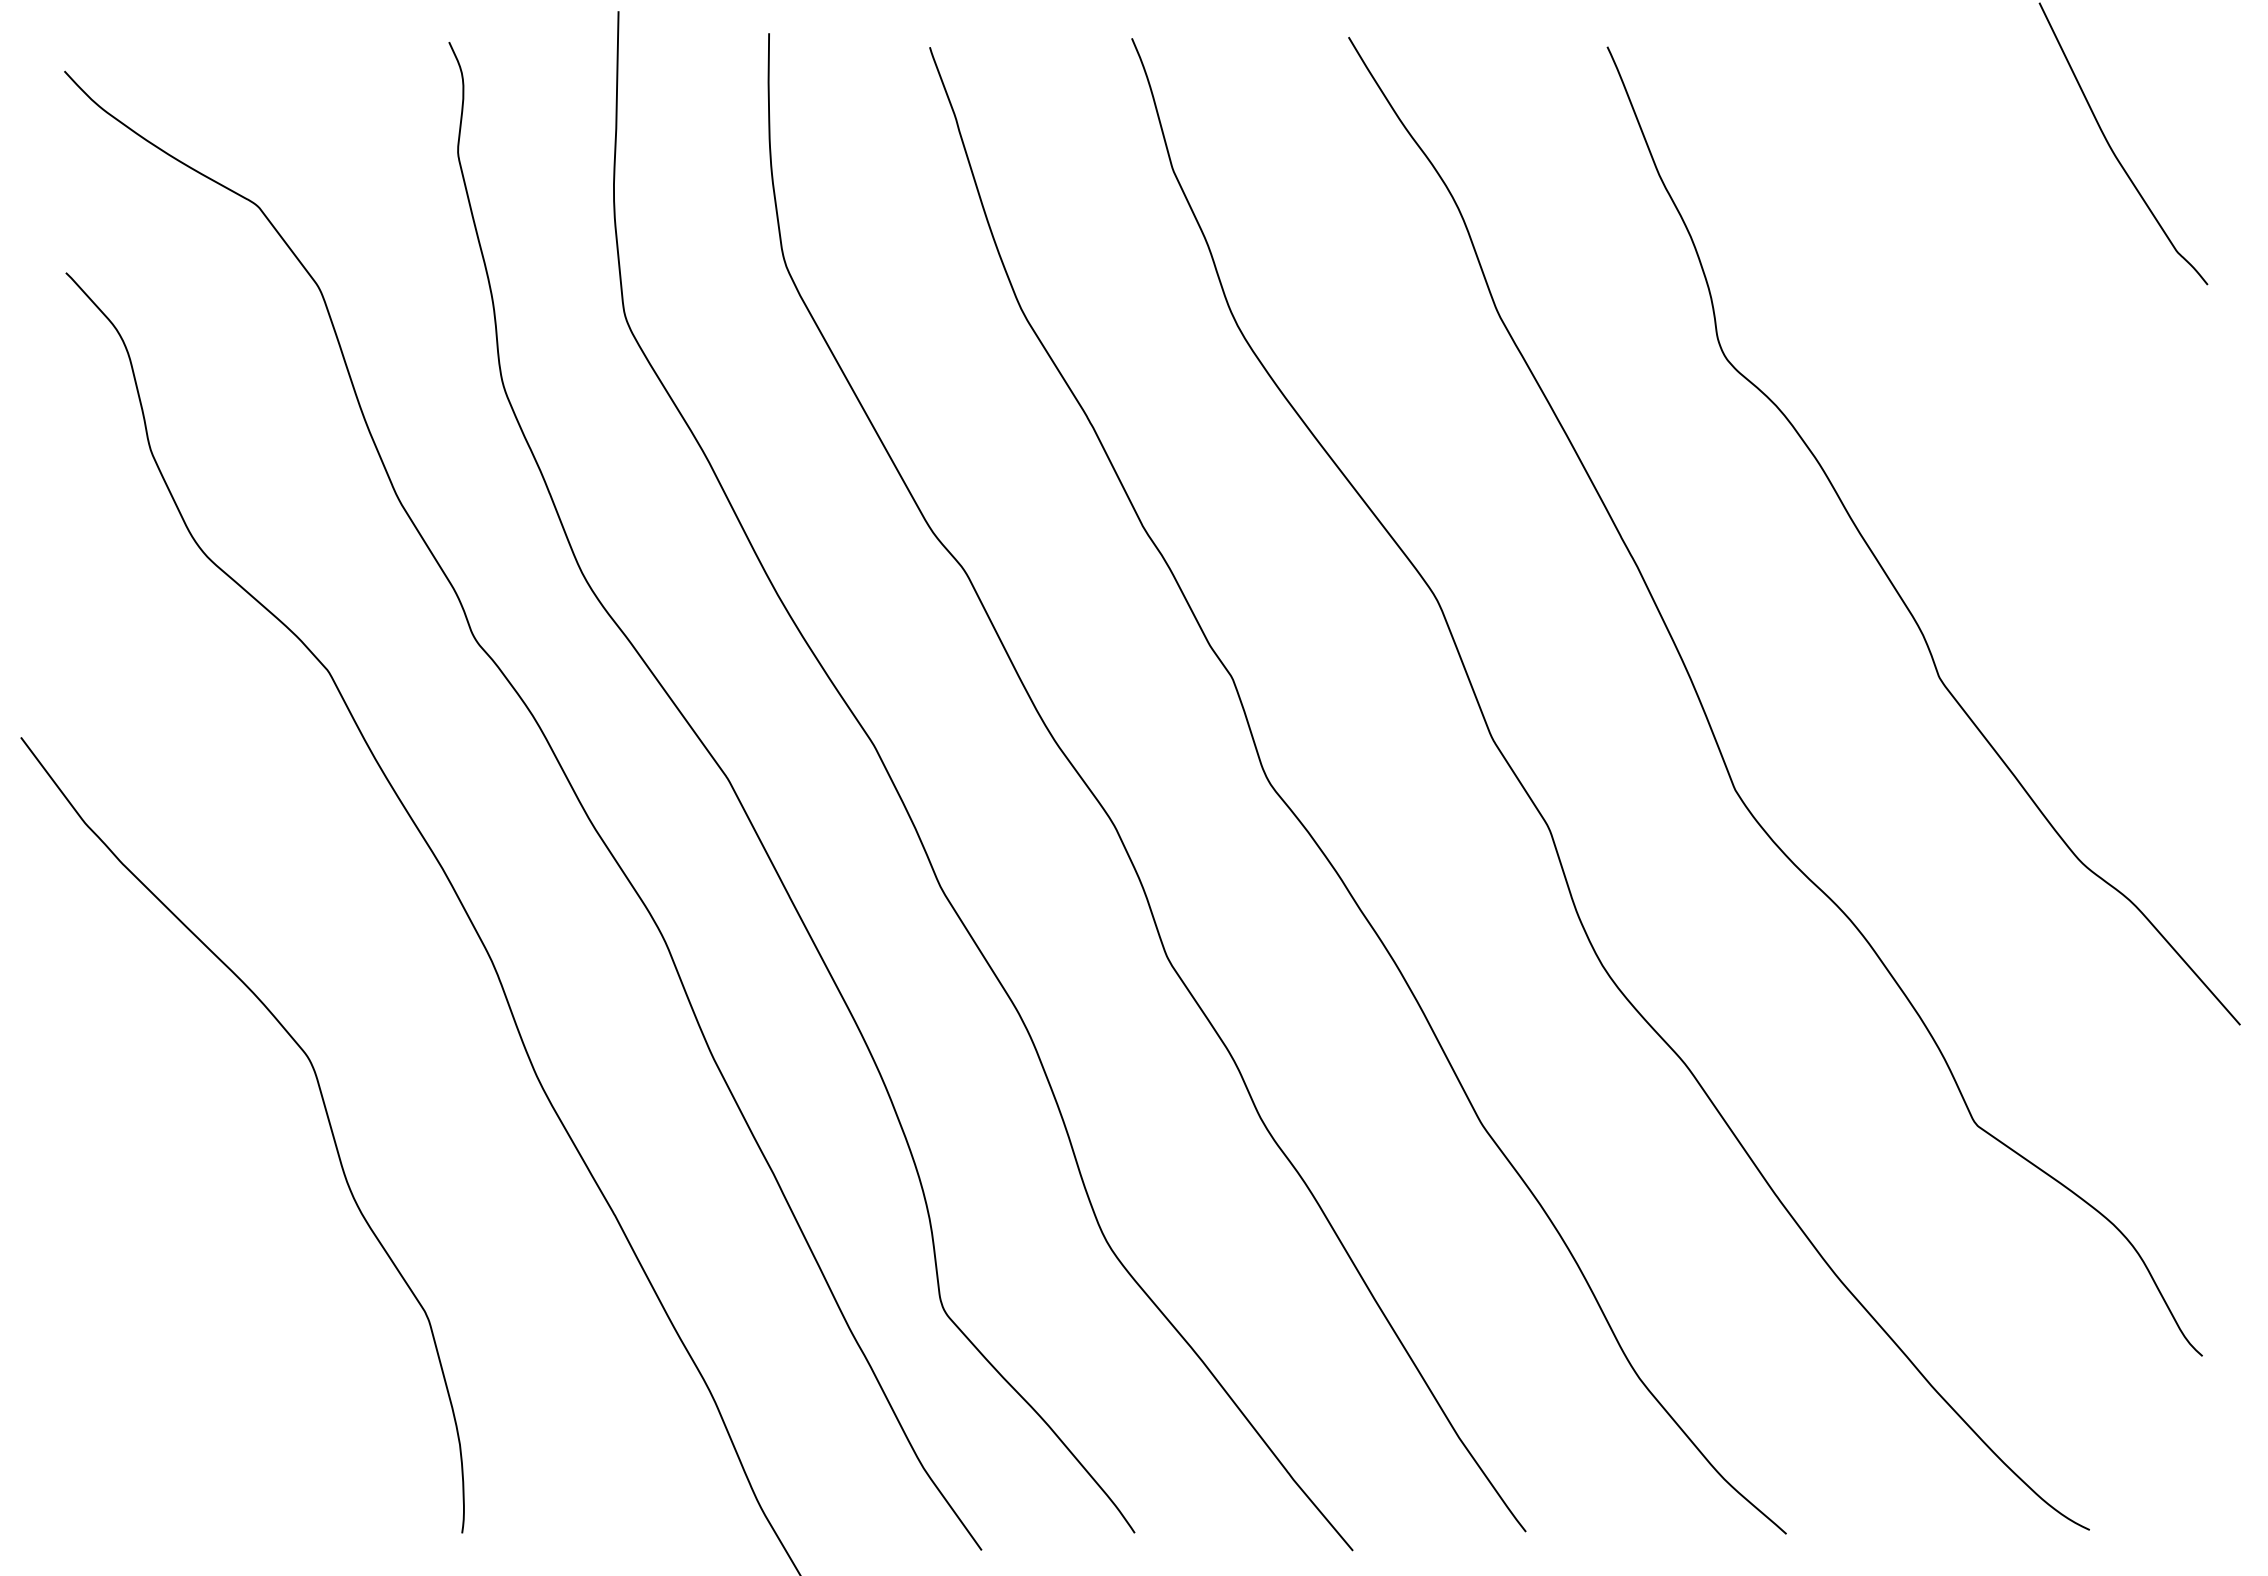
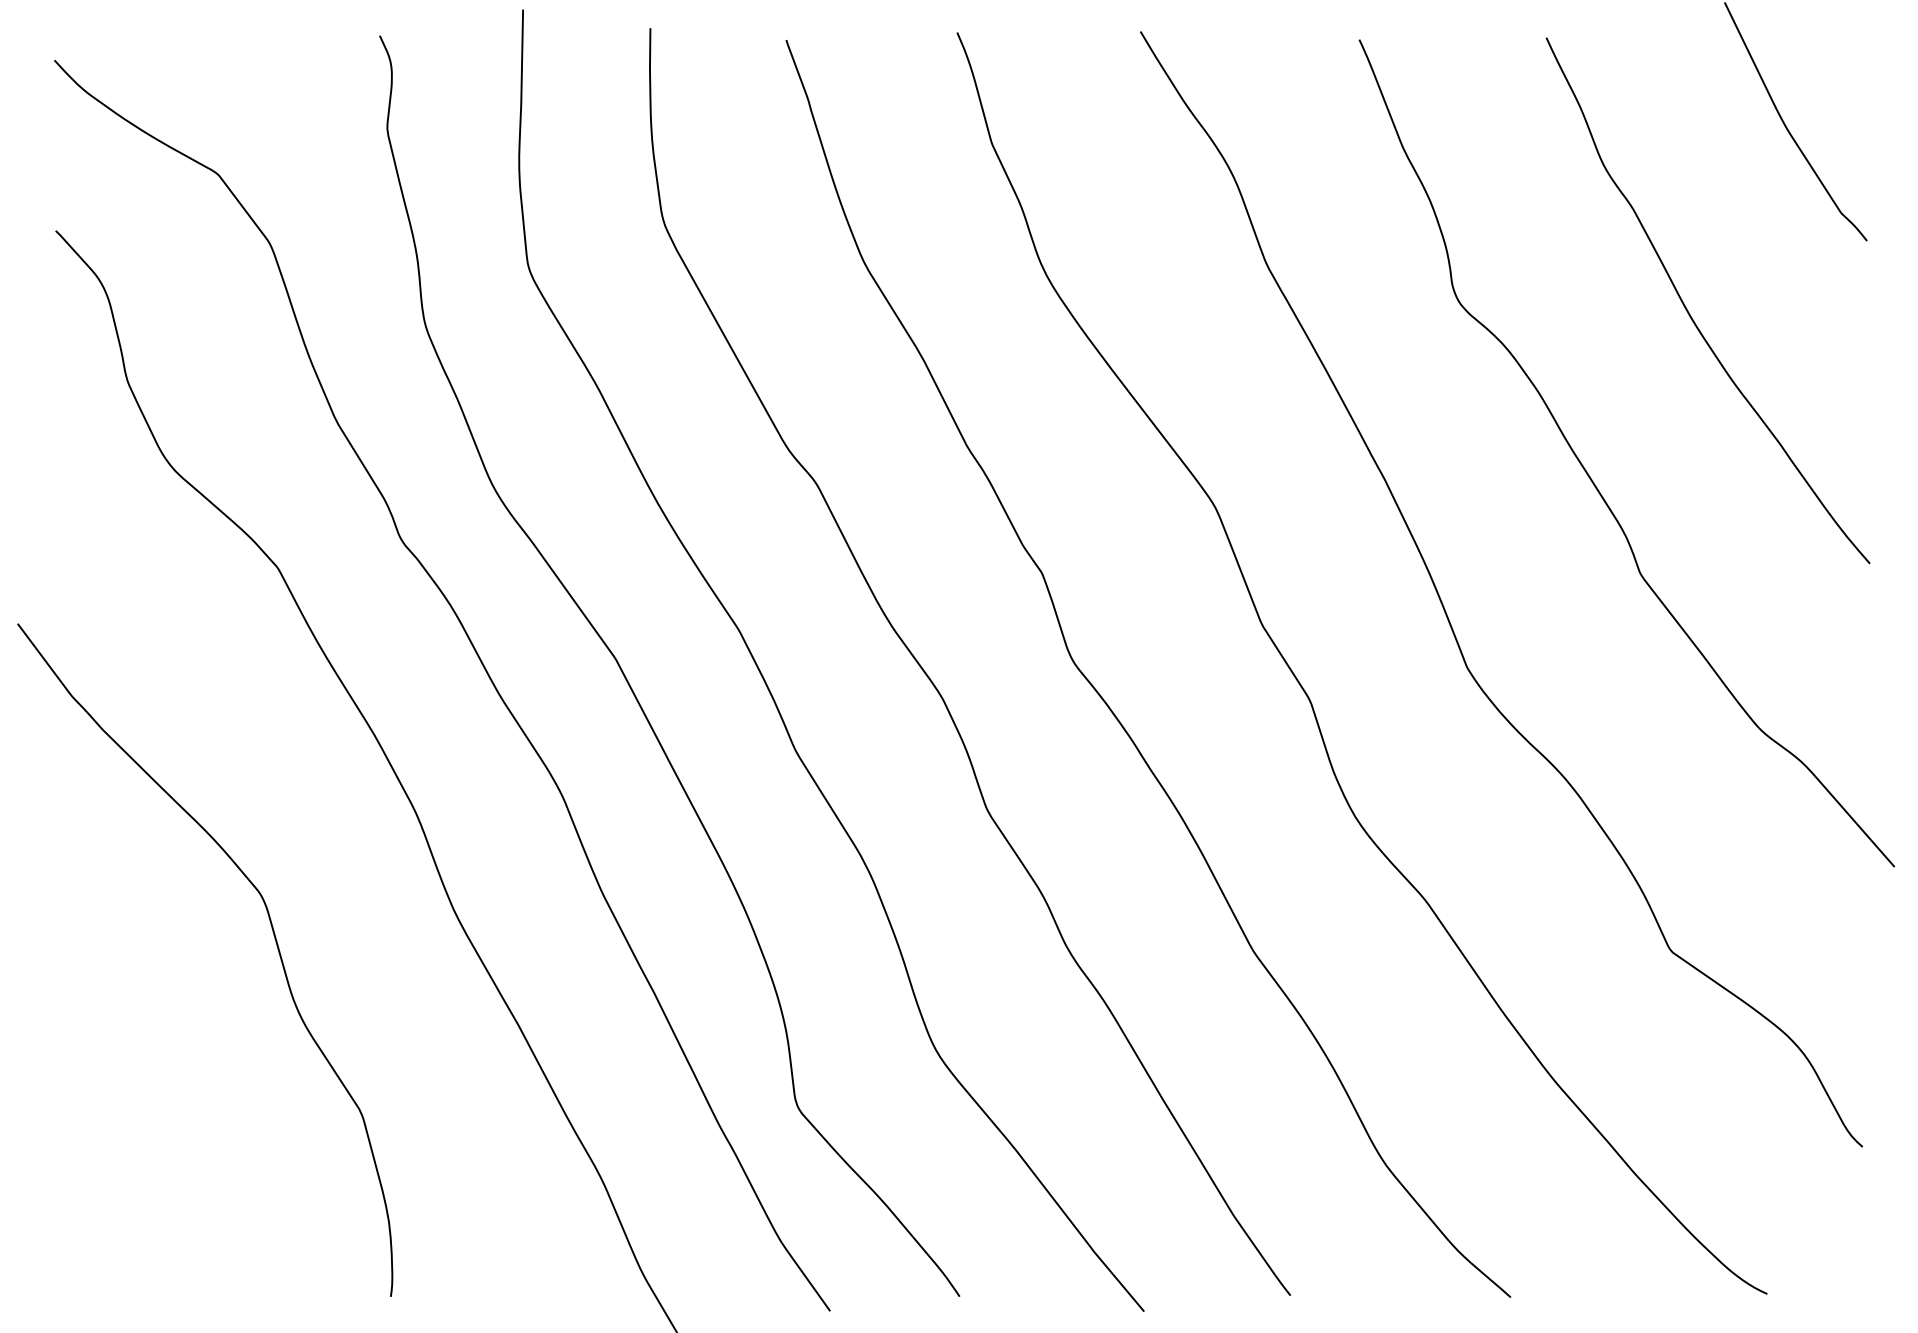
curve: (1996, 367) -> (1688, 310), added

